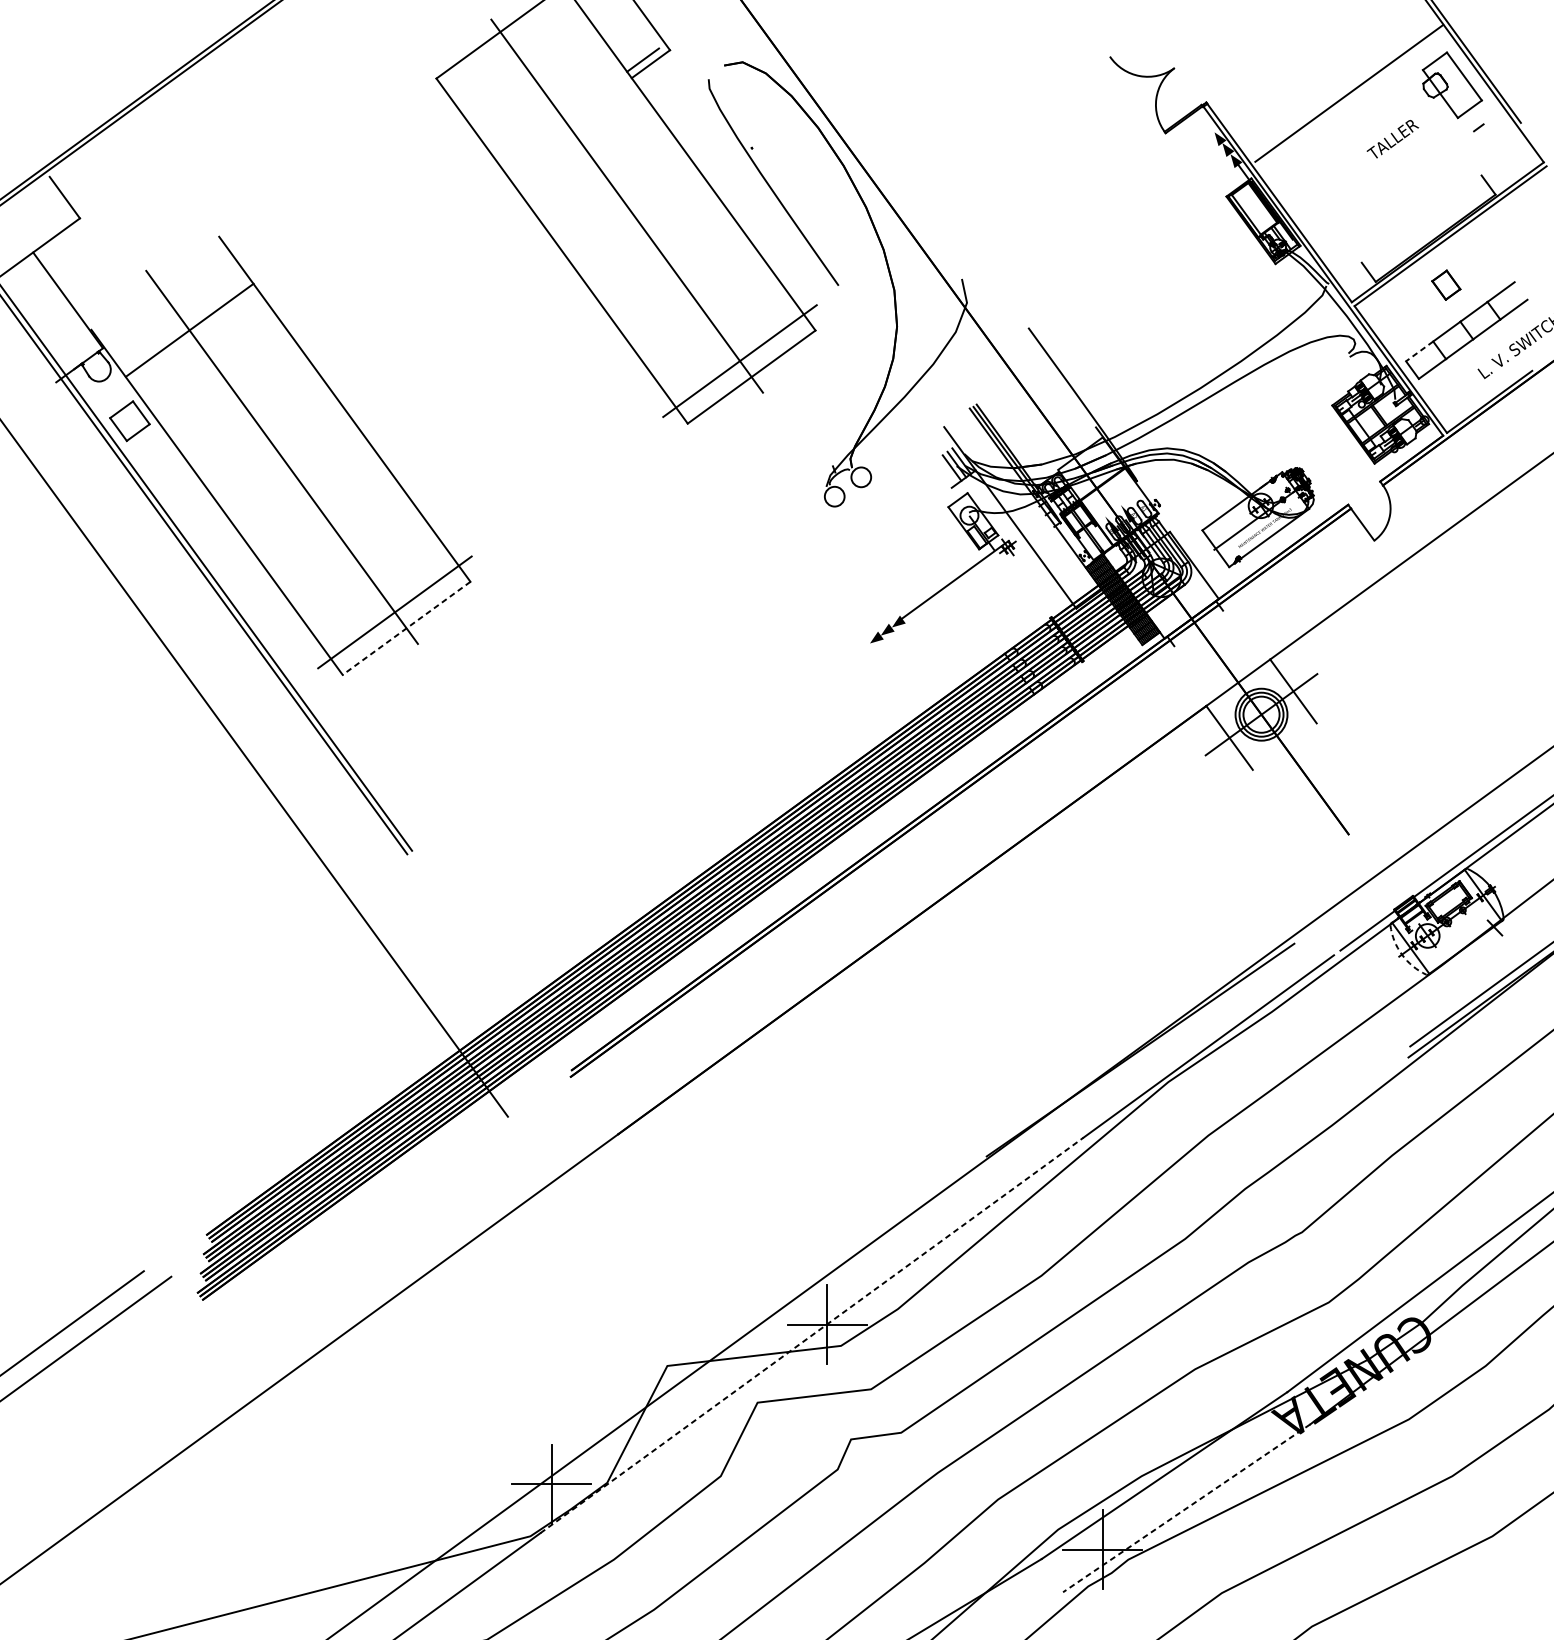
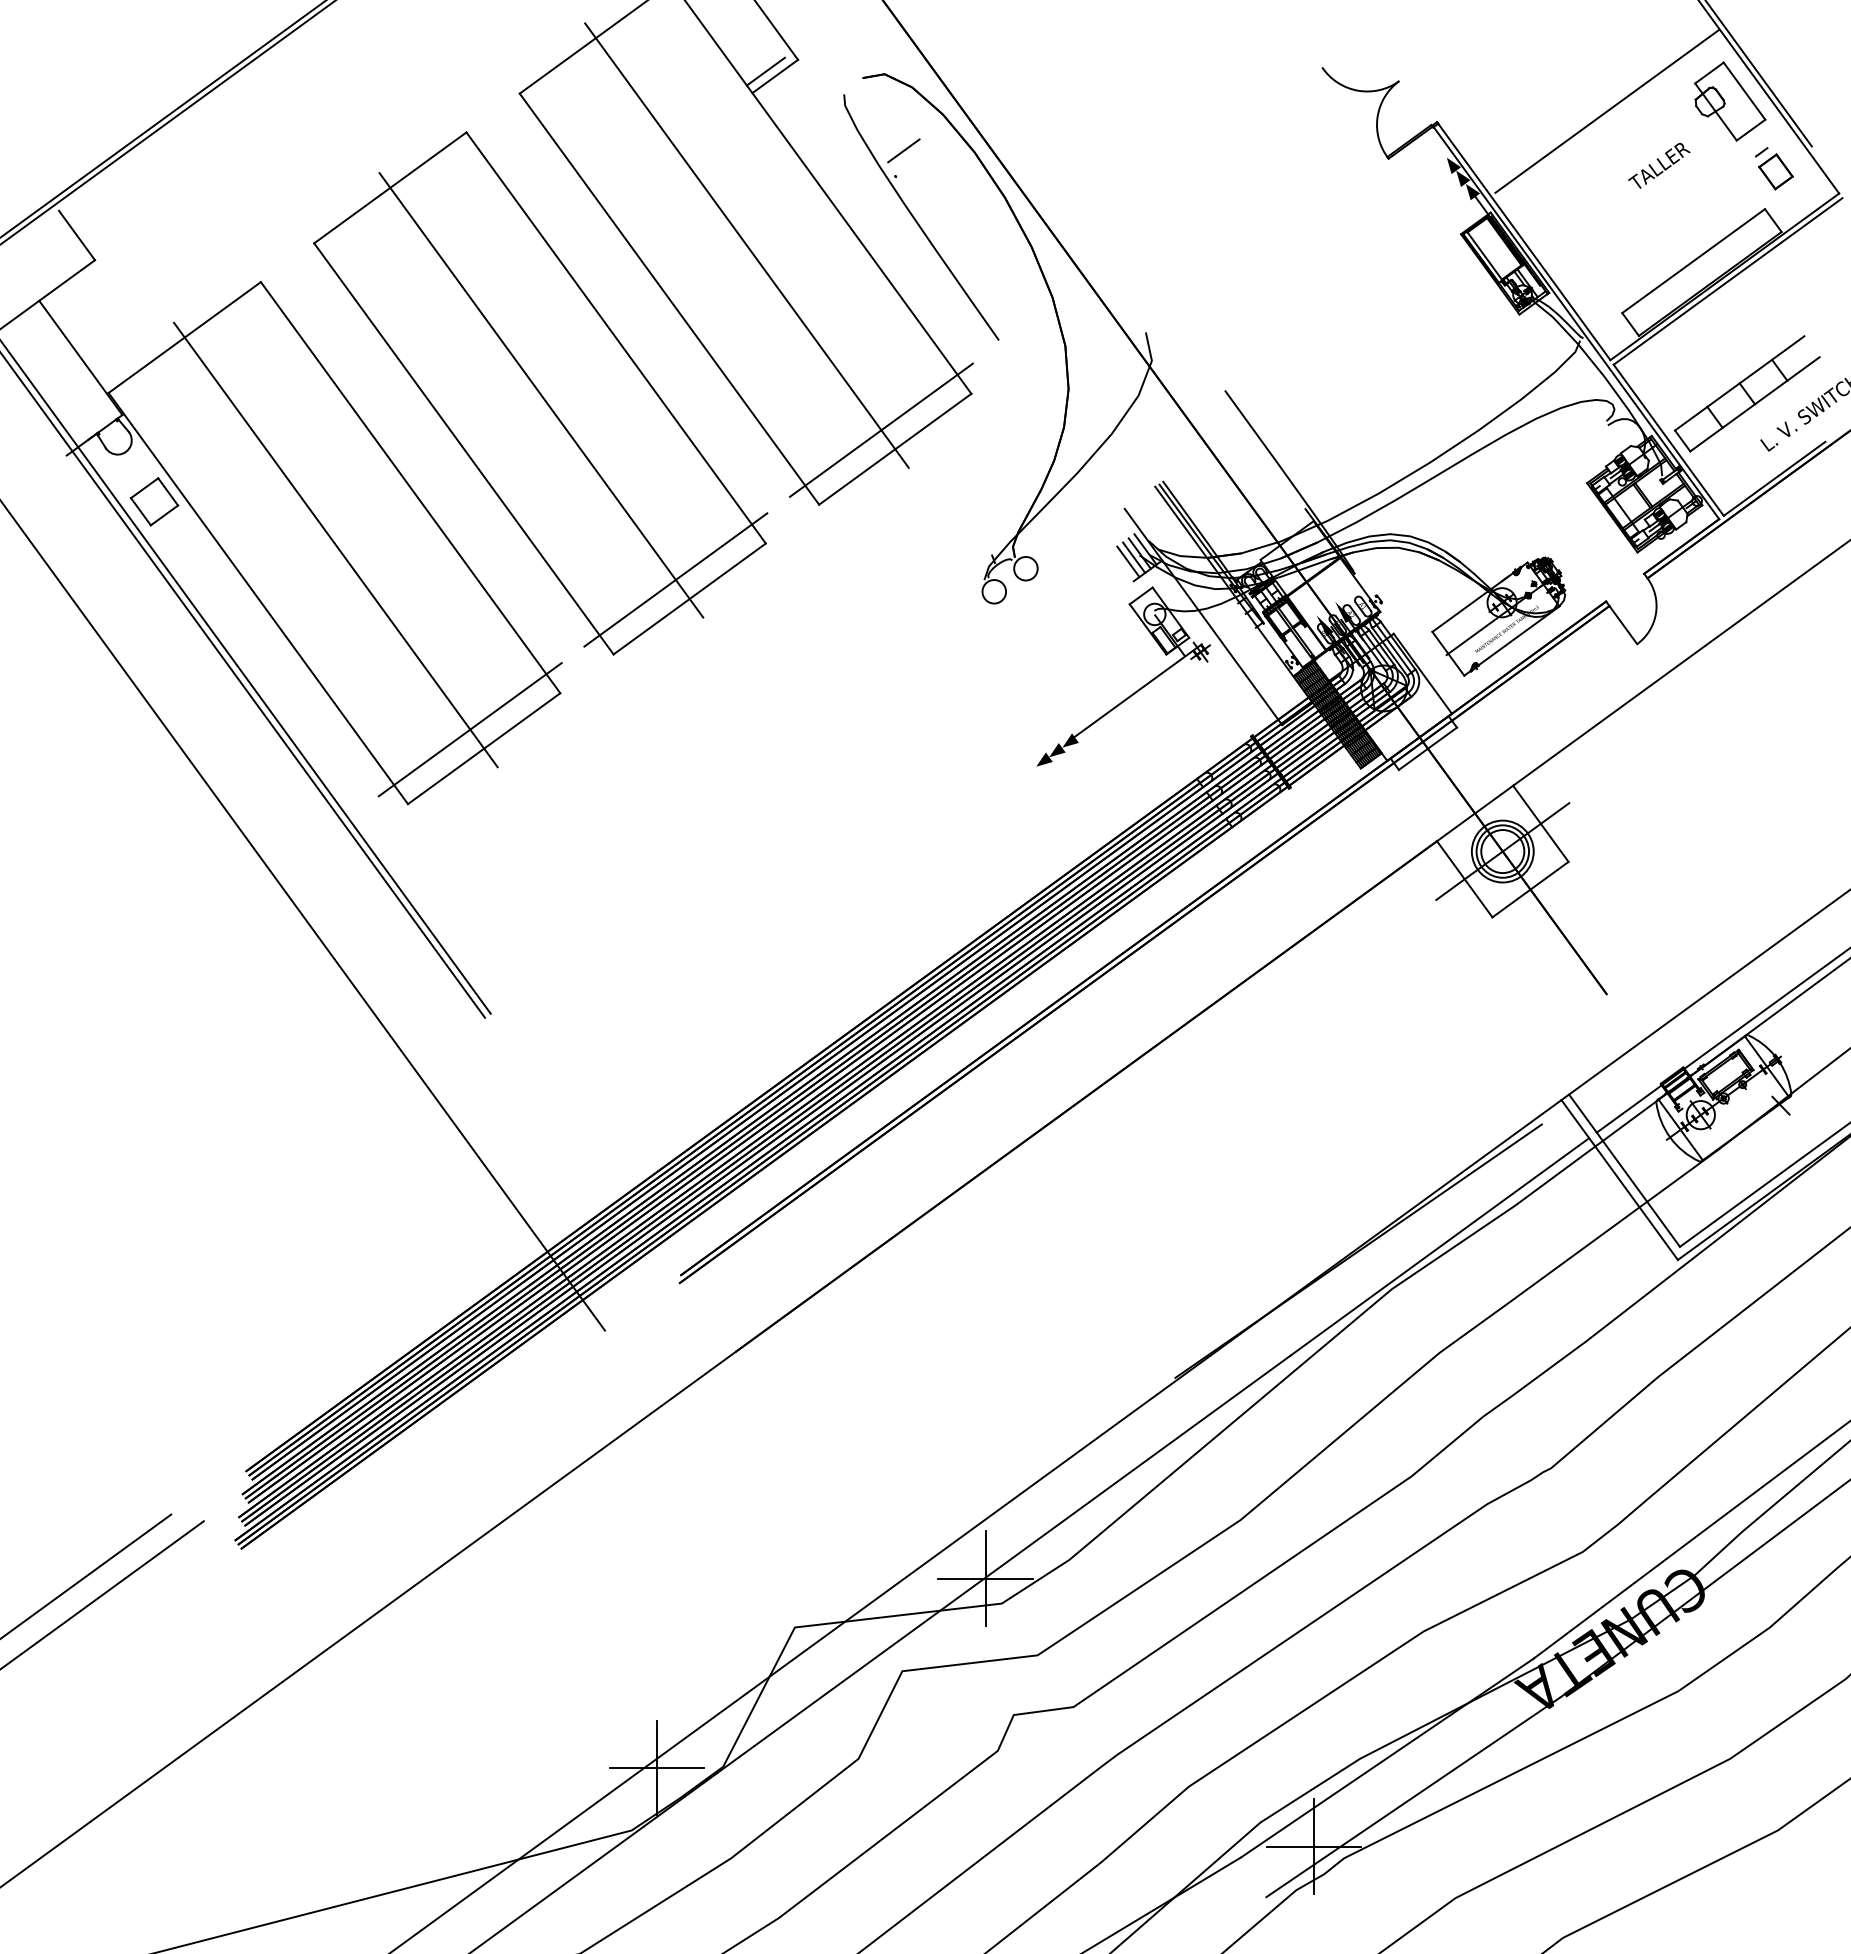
line: (758, 126) -> (903, 150), added
line: (1421, 219) -> (1693, 261), added
part: (1445, 284) -> (1775, 171), moved
line: (189, 330) -> (184, 337), moved
part: (453, 330) -> (540, 393), added
line: (1419, 352) -> (1690, 419), dashed -> solid
line: (947, 471) -> (1128, 561), added
line: (406, 628) -> (483, 748), dashed -> solid
line: (1198, 628) -> (1427, 748), added
line: (1284, 746) -> (1530, 889), added
arc: (1402, 954) -> (1670, 1137), dashed -> solid
line: (1363, 982) -> (1624, 1170), added
line: (1359, 989) -> (1619, 1179), added
line: (812, 1334) -> (967, 1590), dashed -> solid
line: (1186, 1508) -> (1413, 1797), dashed -> solid

